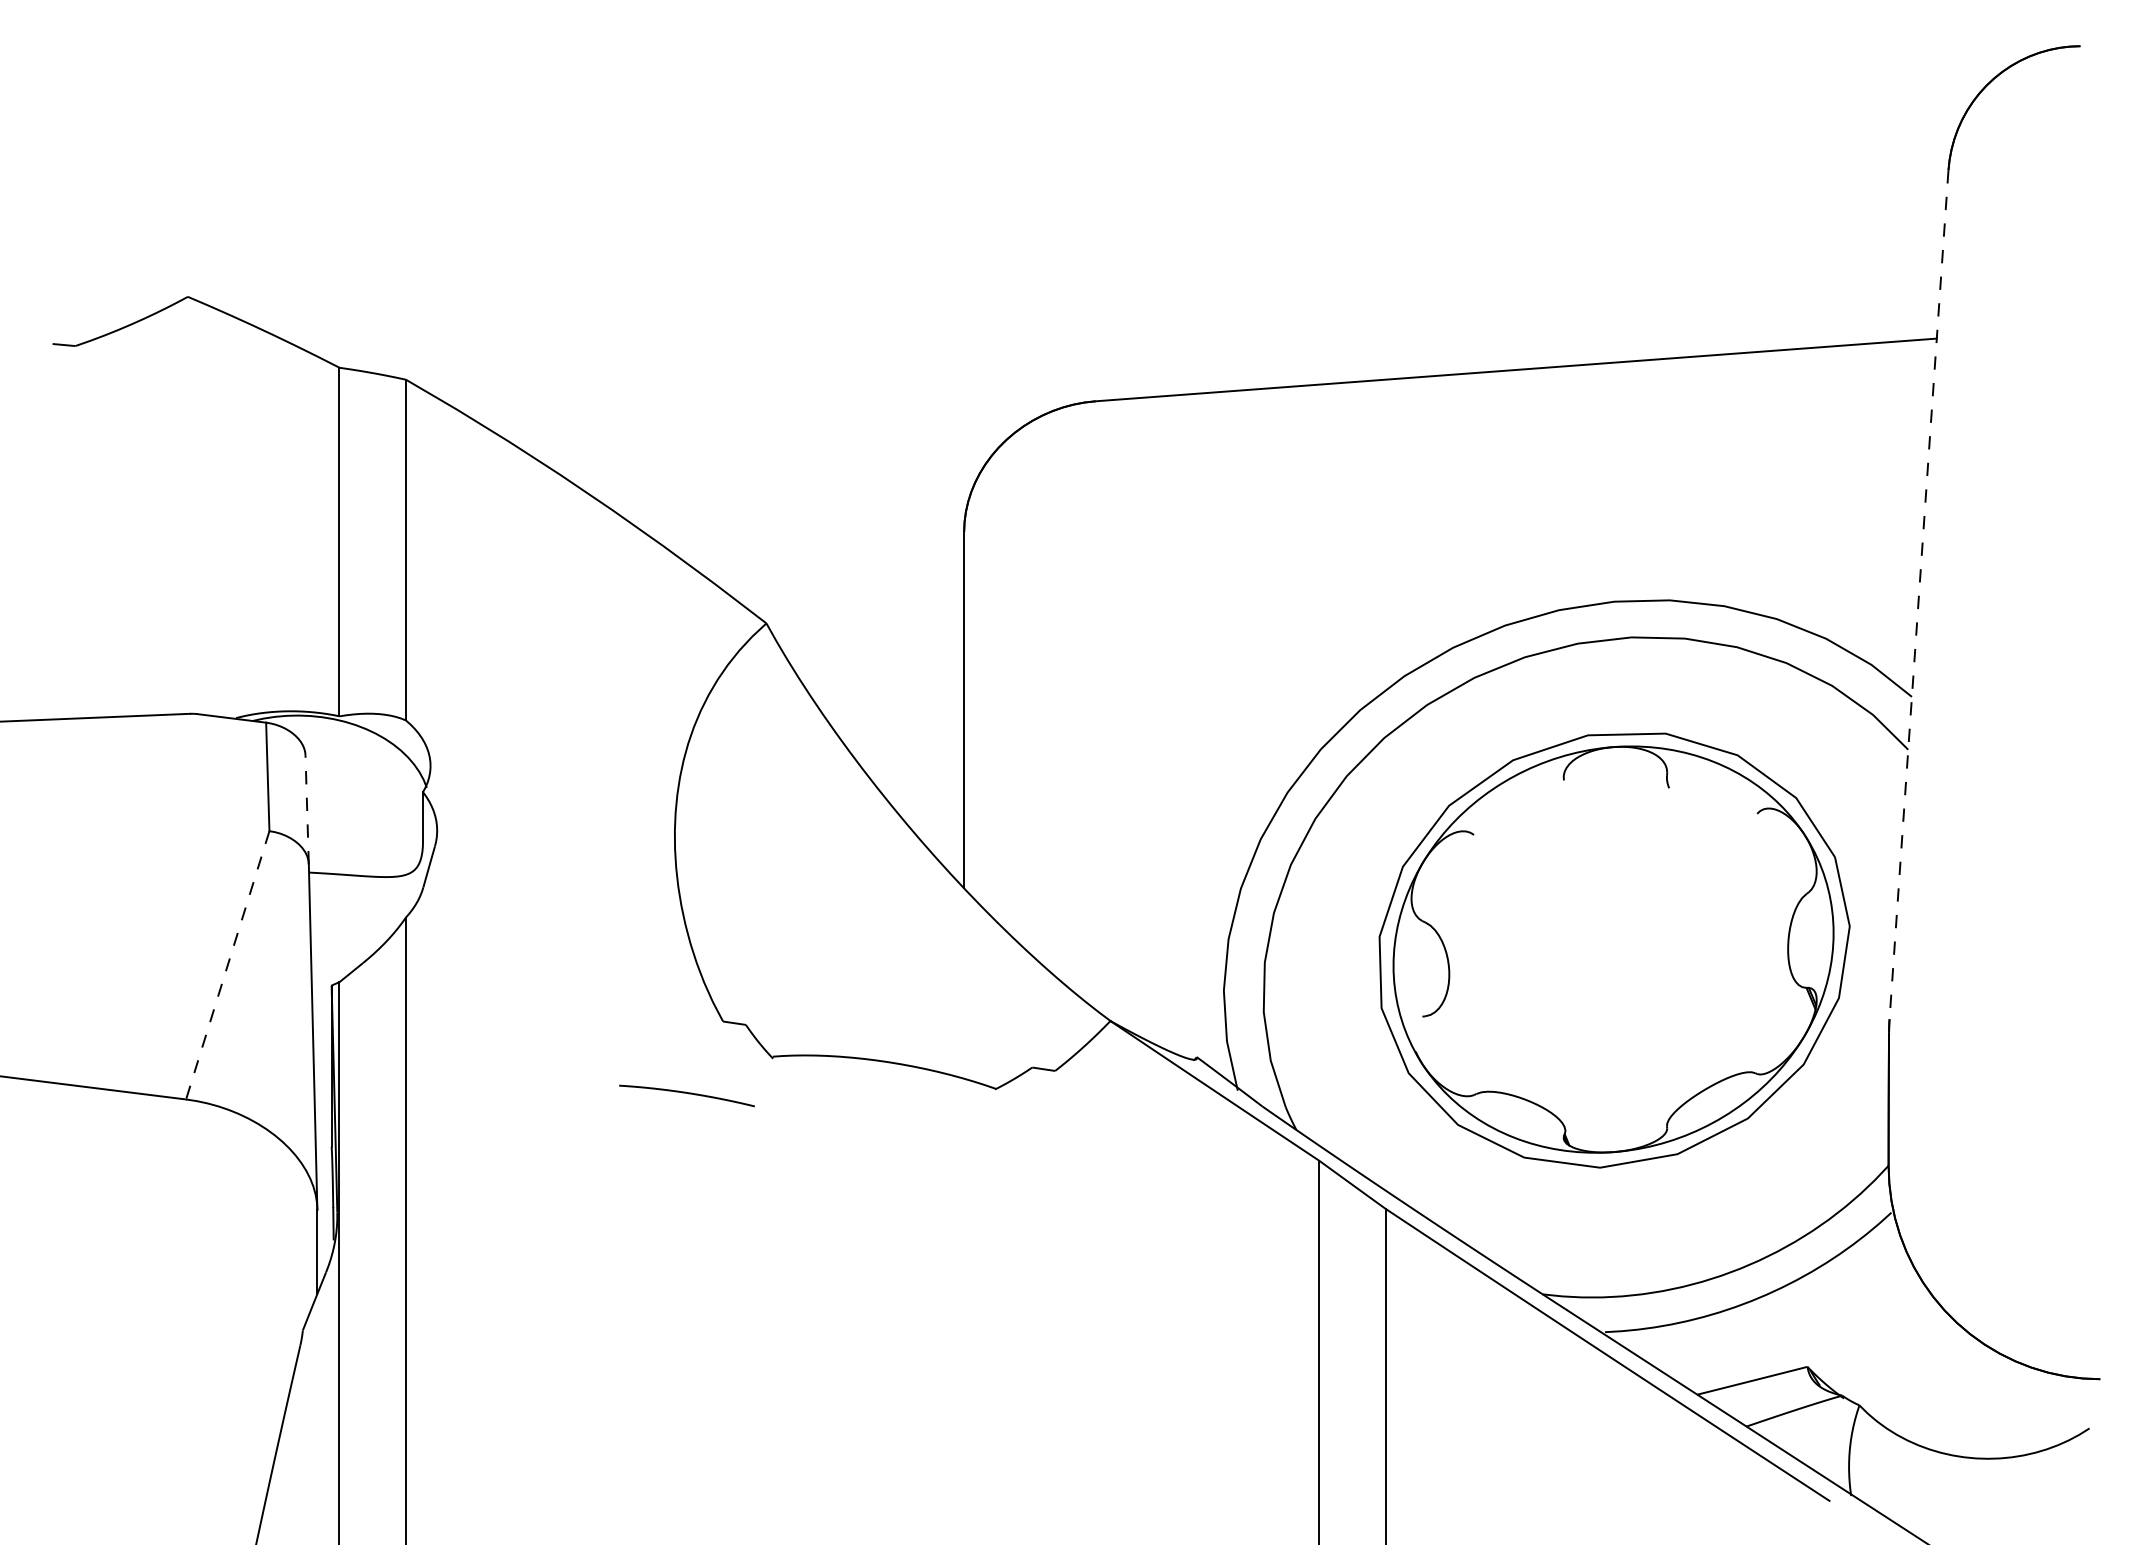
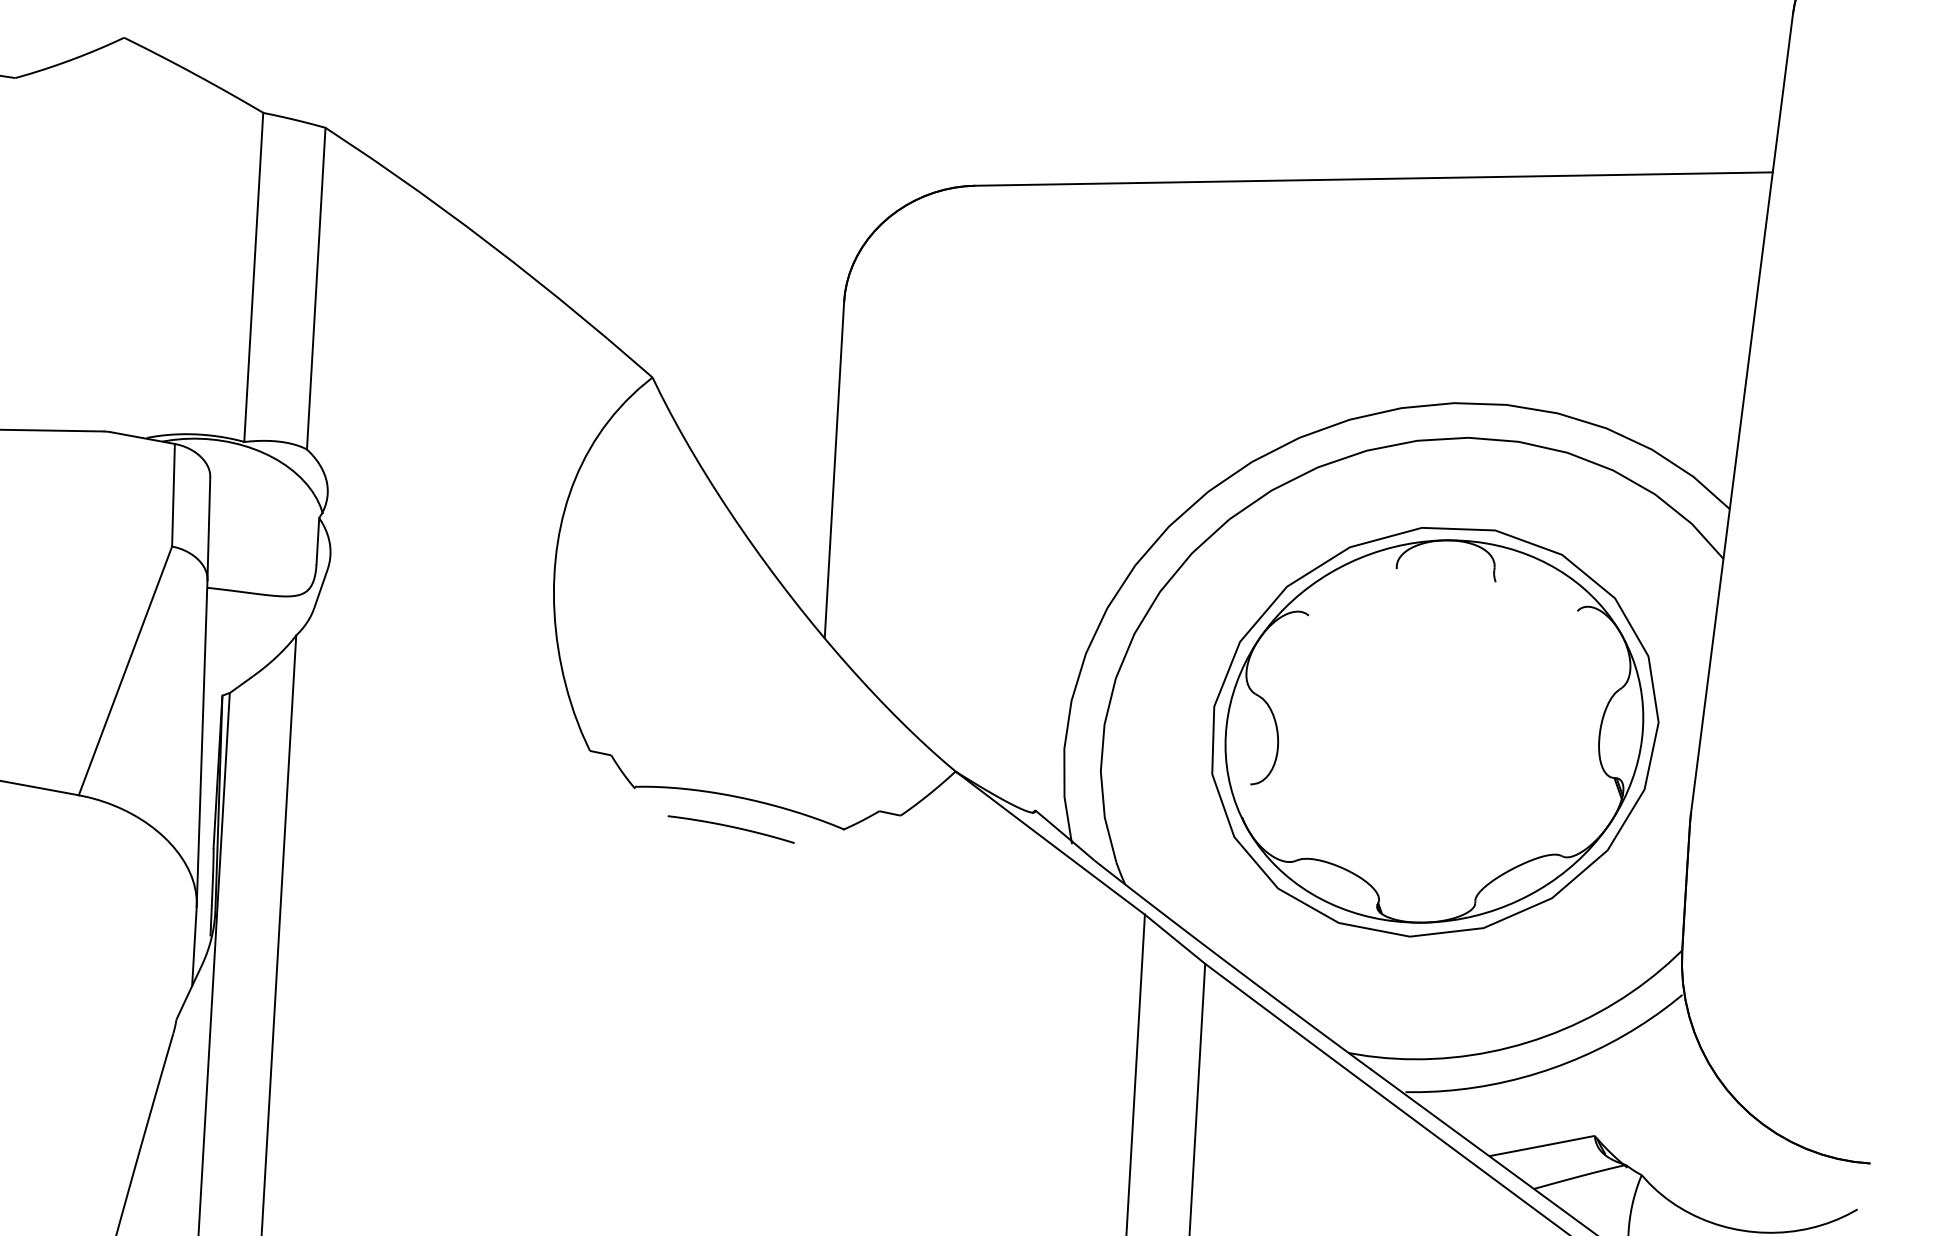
line: (1919, 594) -> (1742, 412), dashed -> solid
line: (307, 809) -> (209, 528), dashed -> solid
line: (227, 965) -> (125, 671), dashed -> solid
curve: (686, 1093) -> (730, 827), moved

